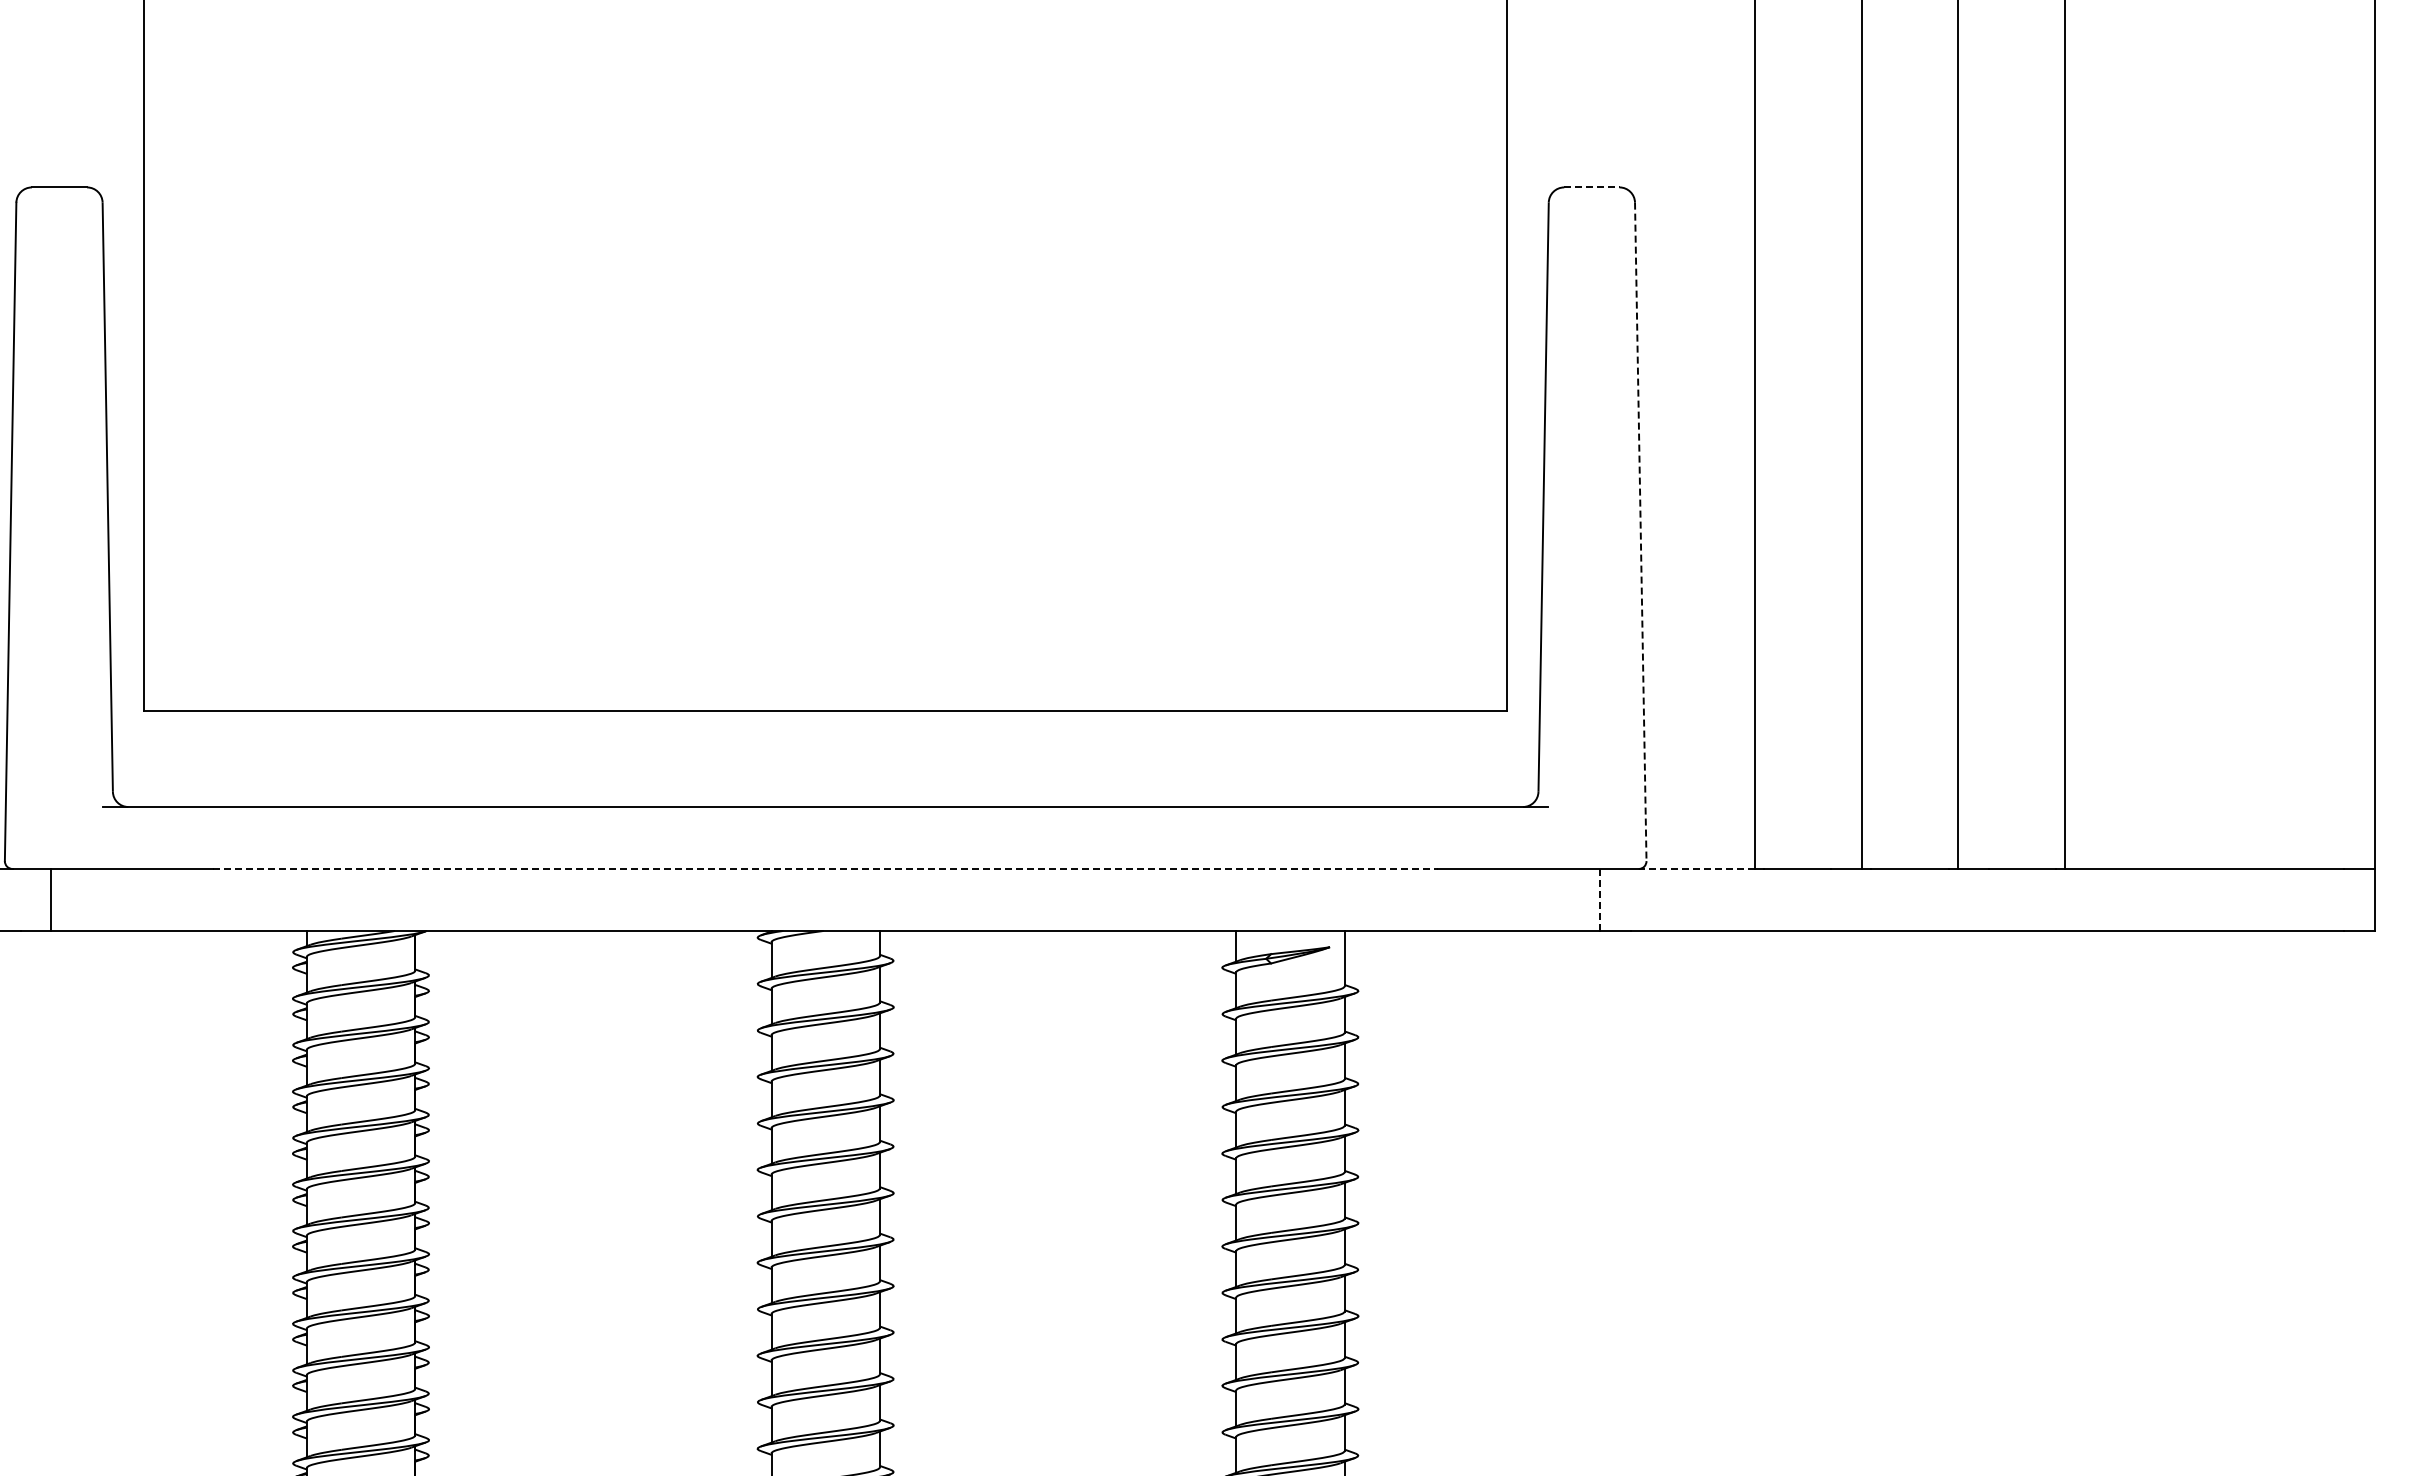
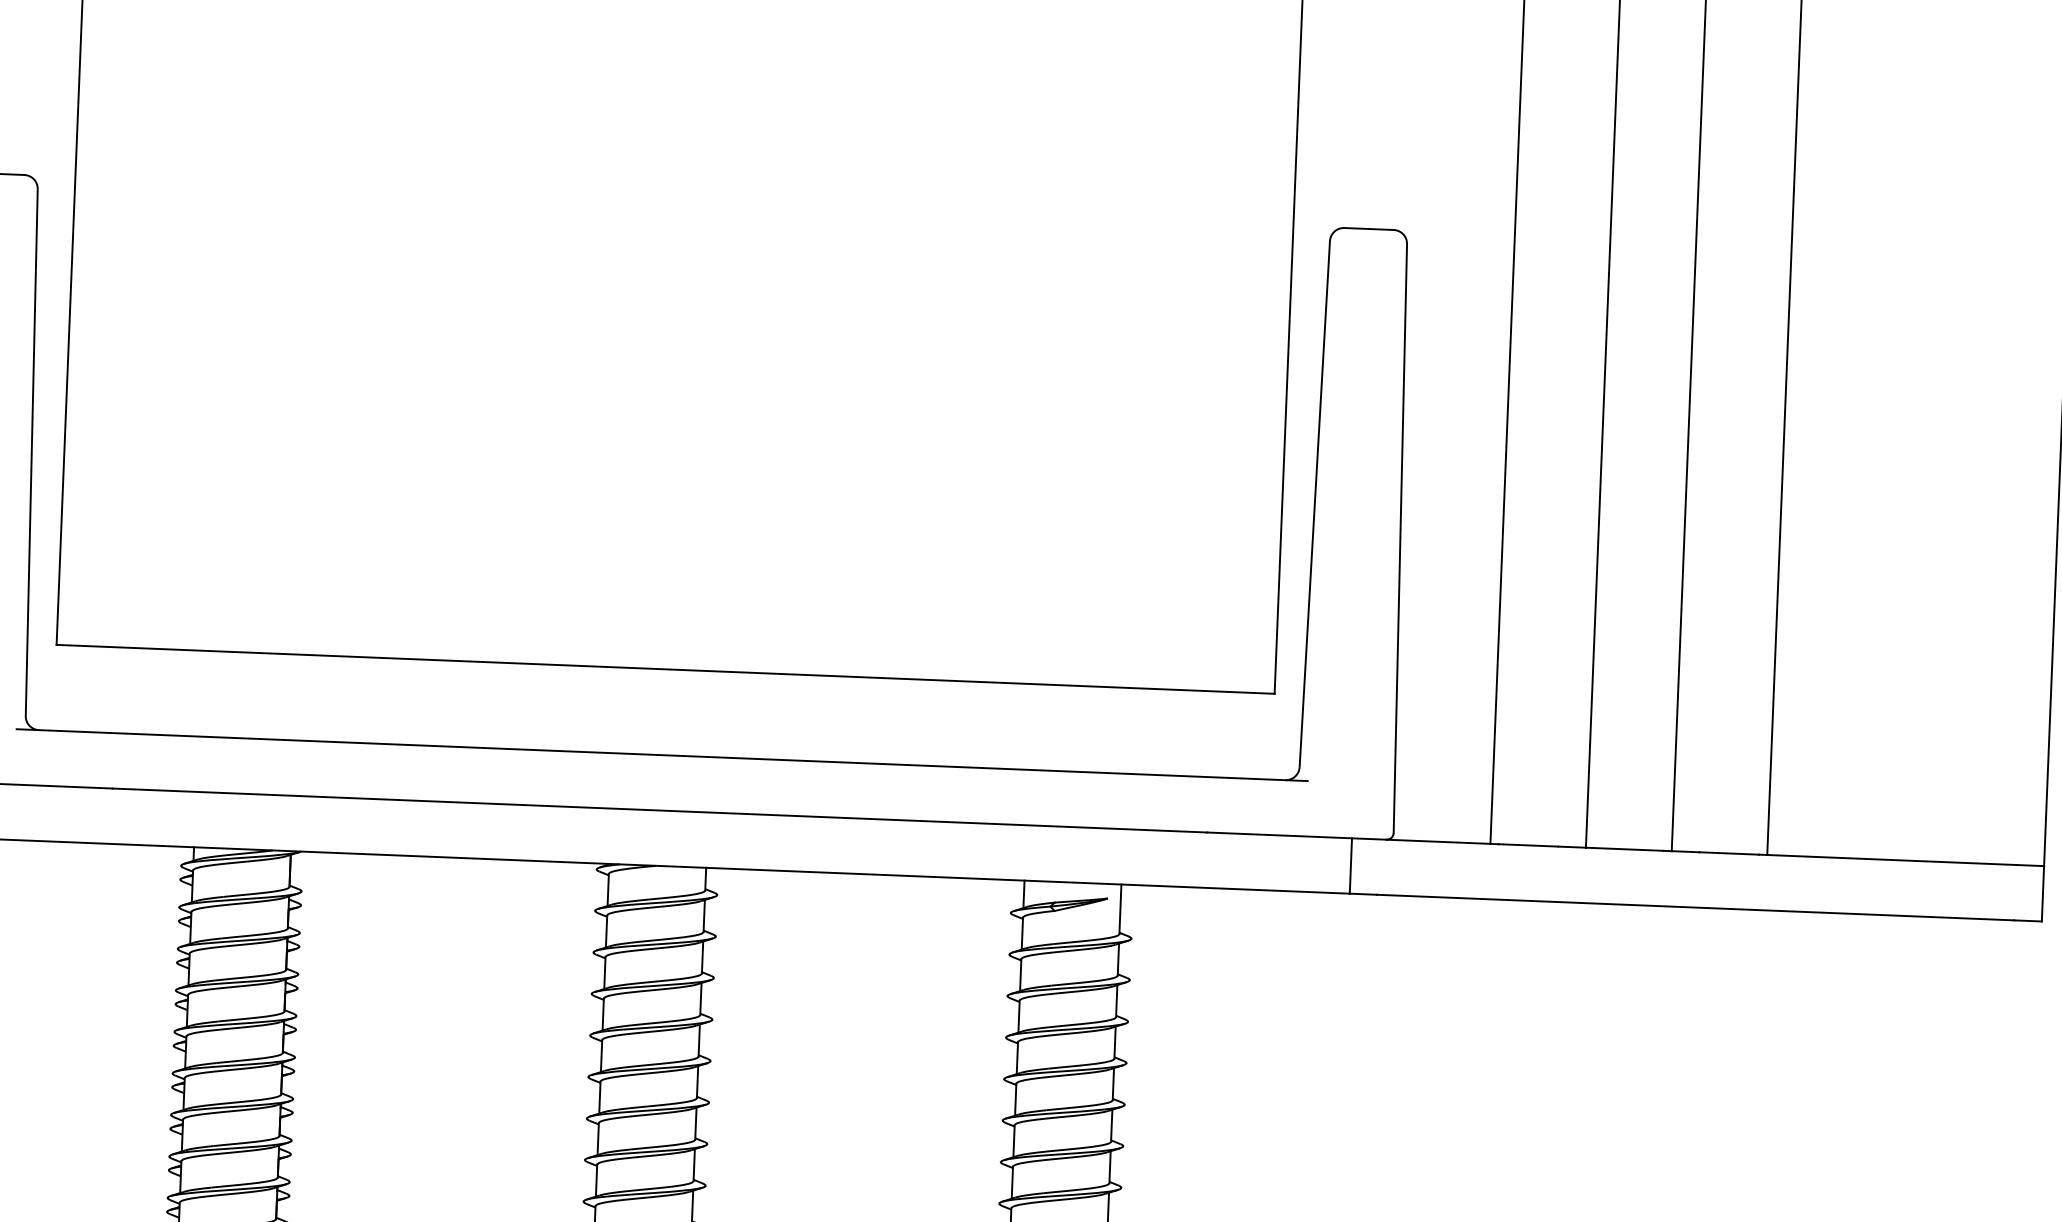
line: (1591, 187) -> (1368, 229), dashed -> solid
line: (1640, 532) -> (1400, 539), dashed -> solid
line: (825, 868) -> (659, 810), dashed -> solid
line: (1696, 868) -> (1438, 841), dashed -> solid
line: (1600, 899) -> (1351, 865), dashed -> solid

